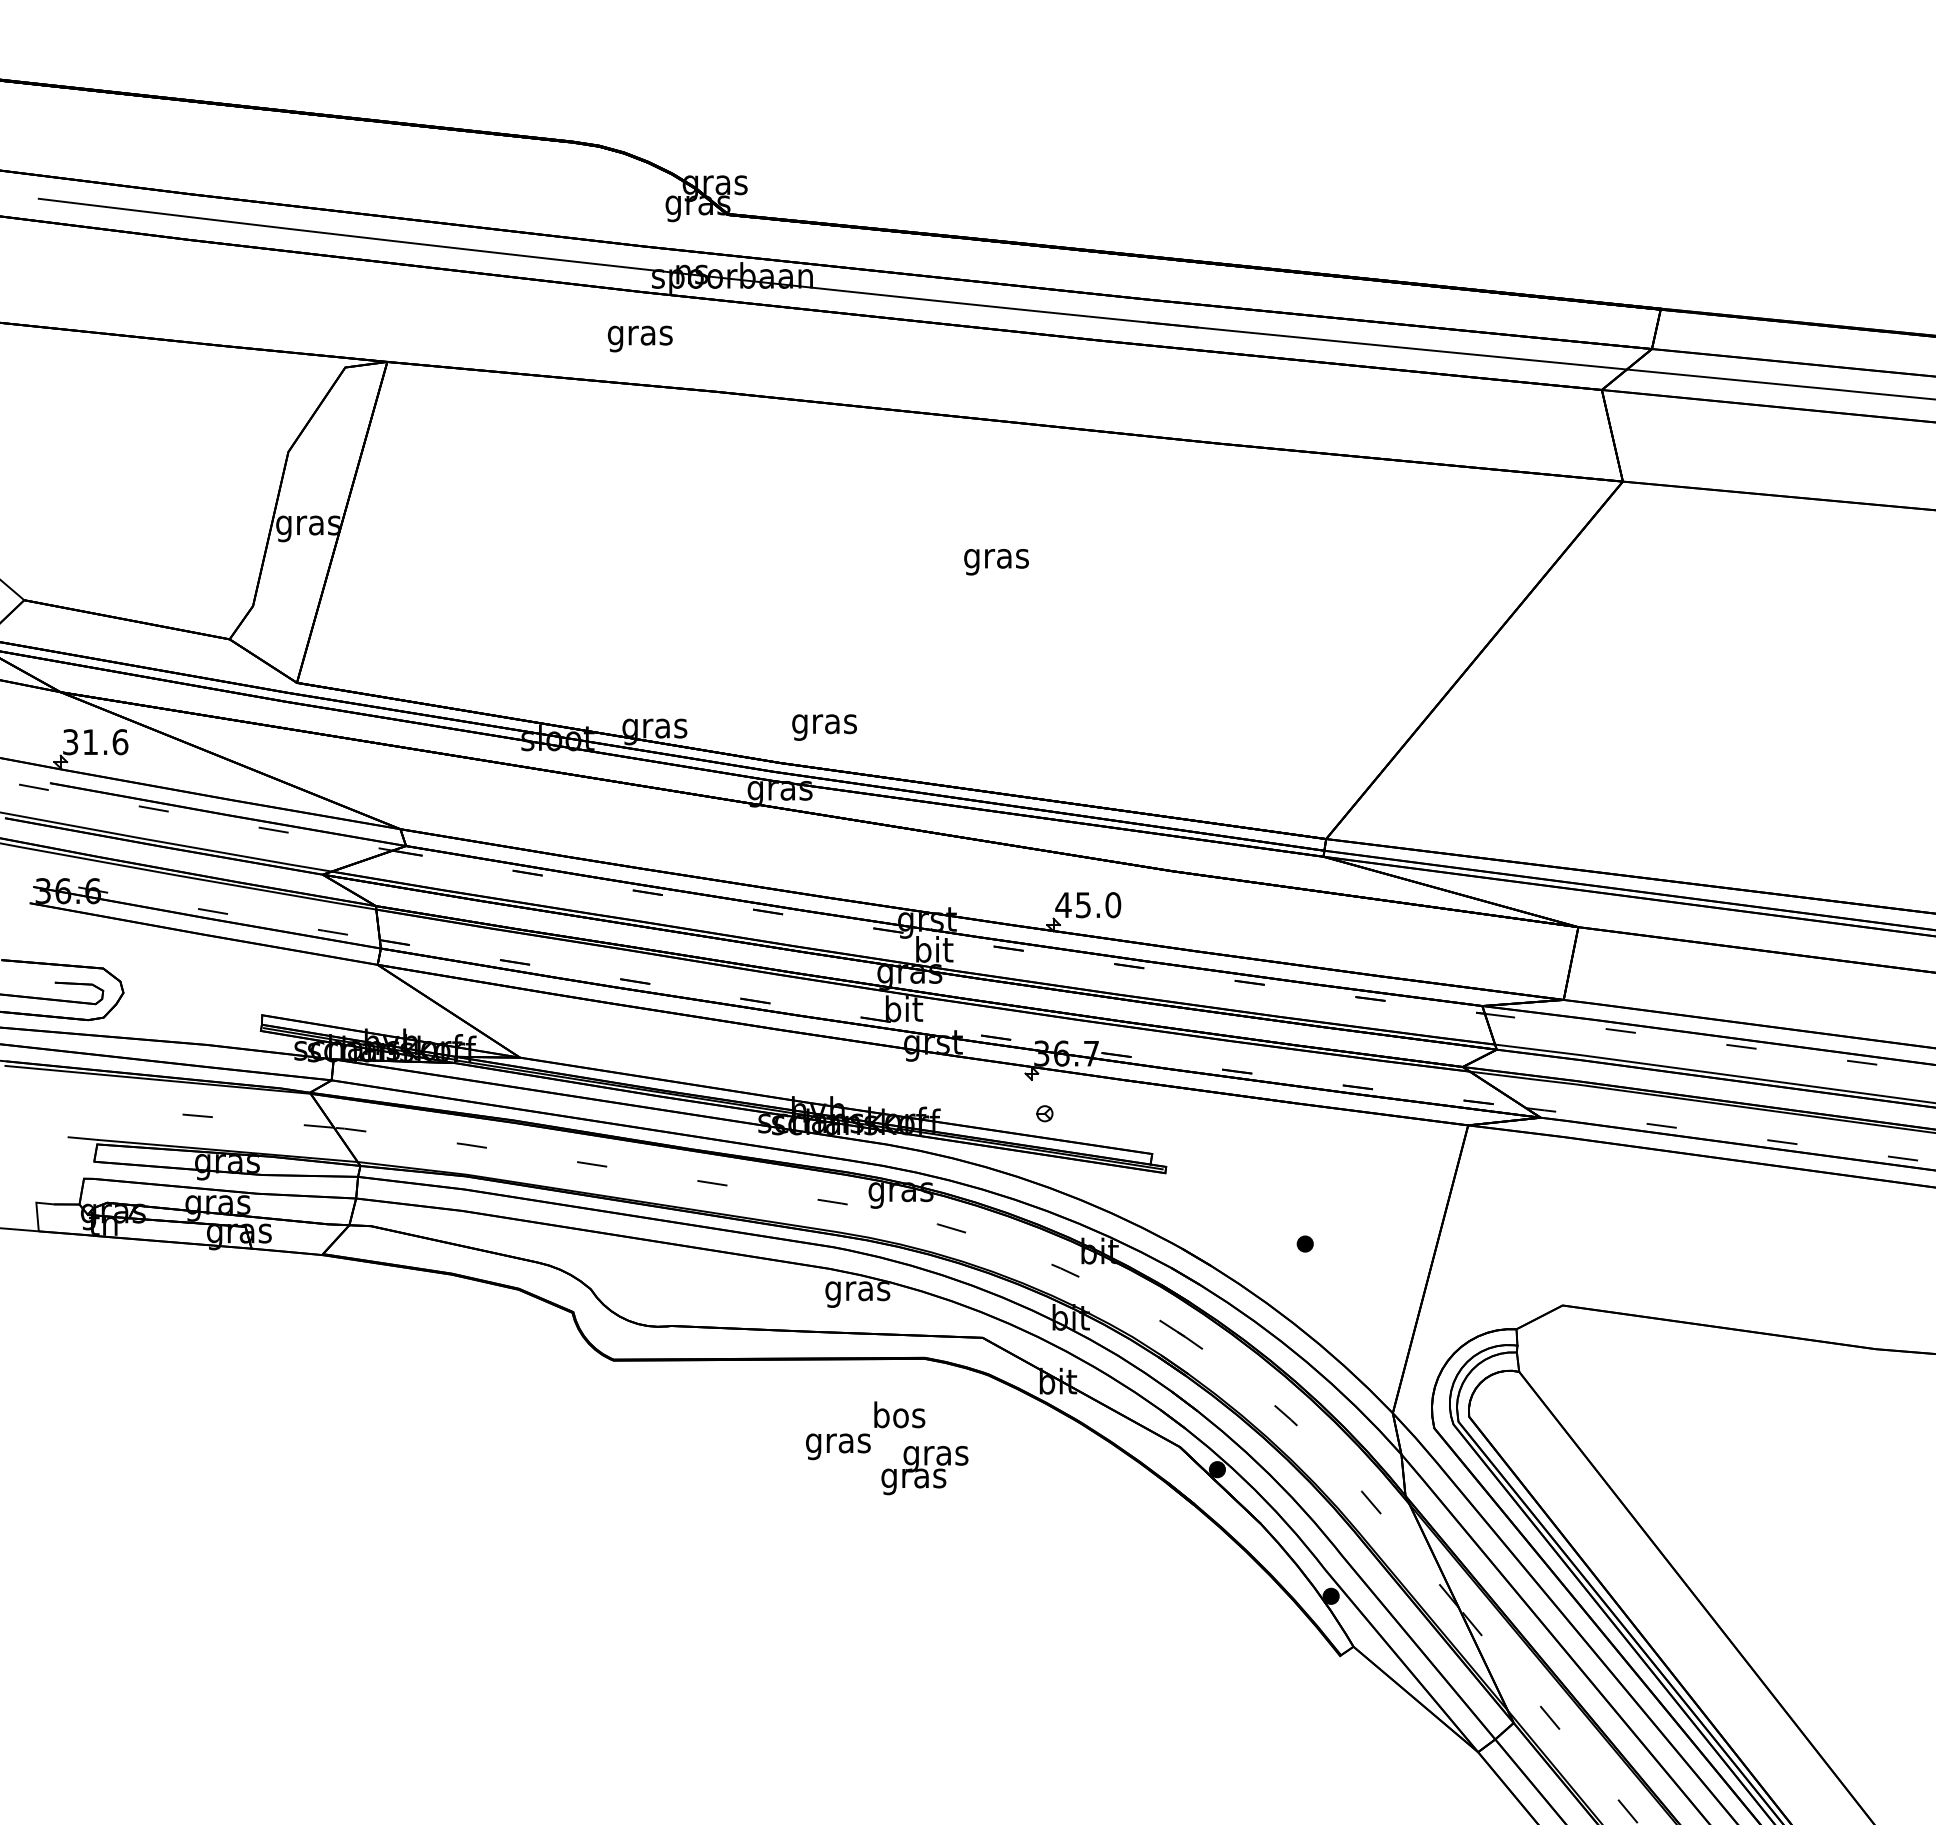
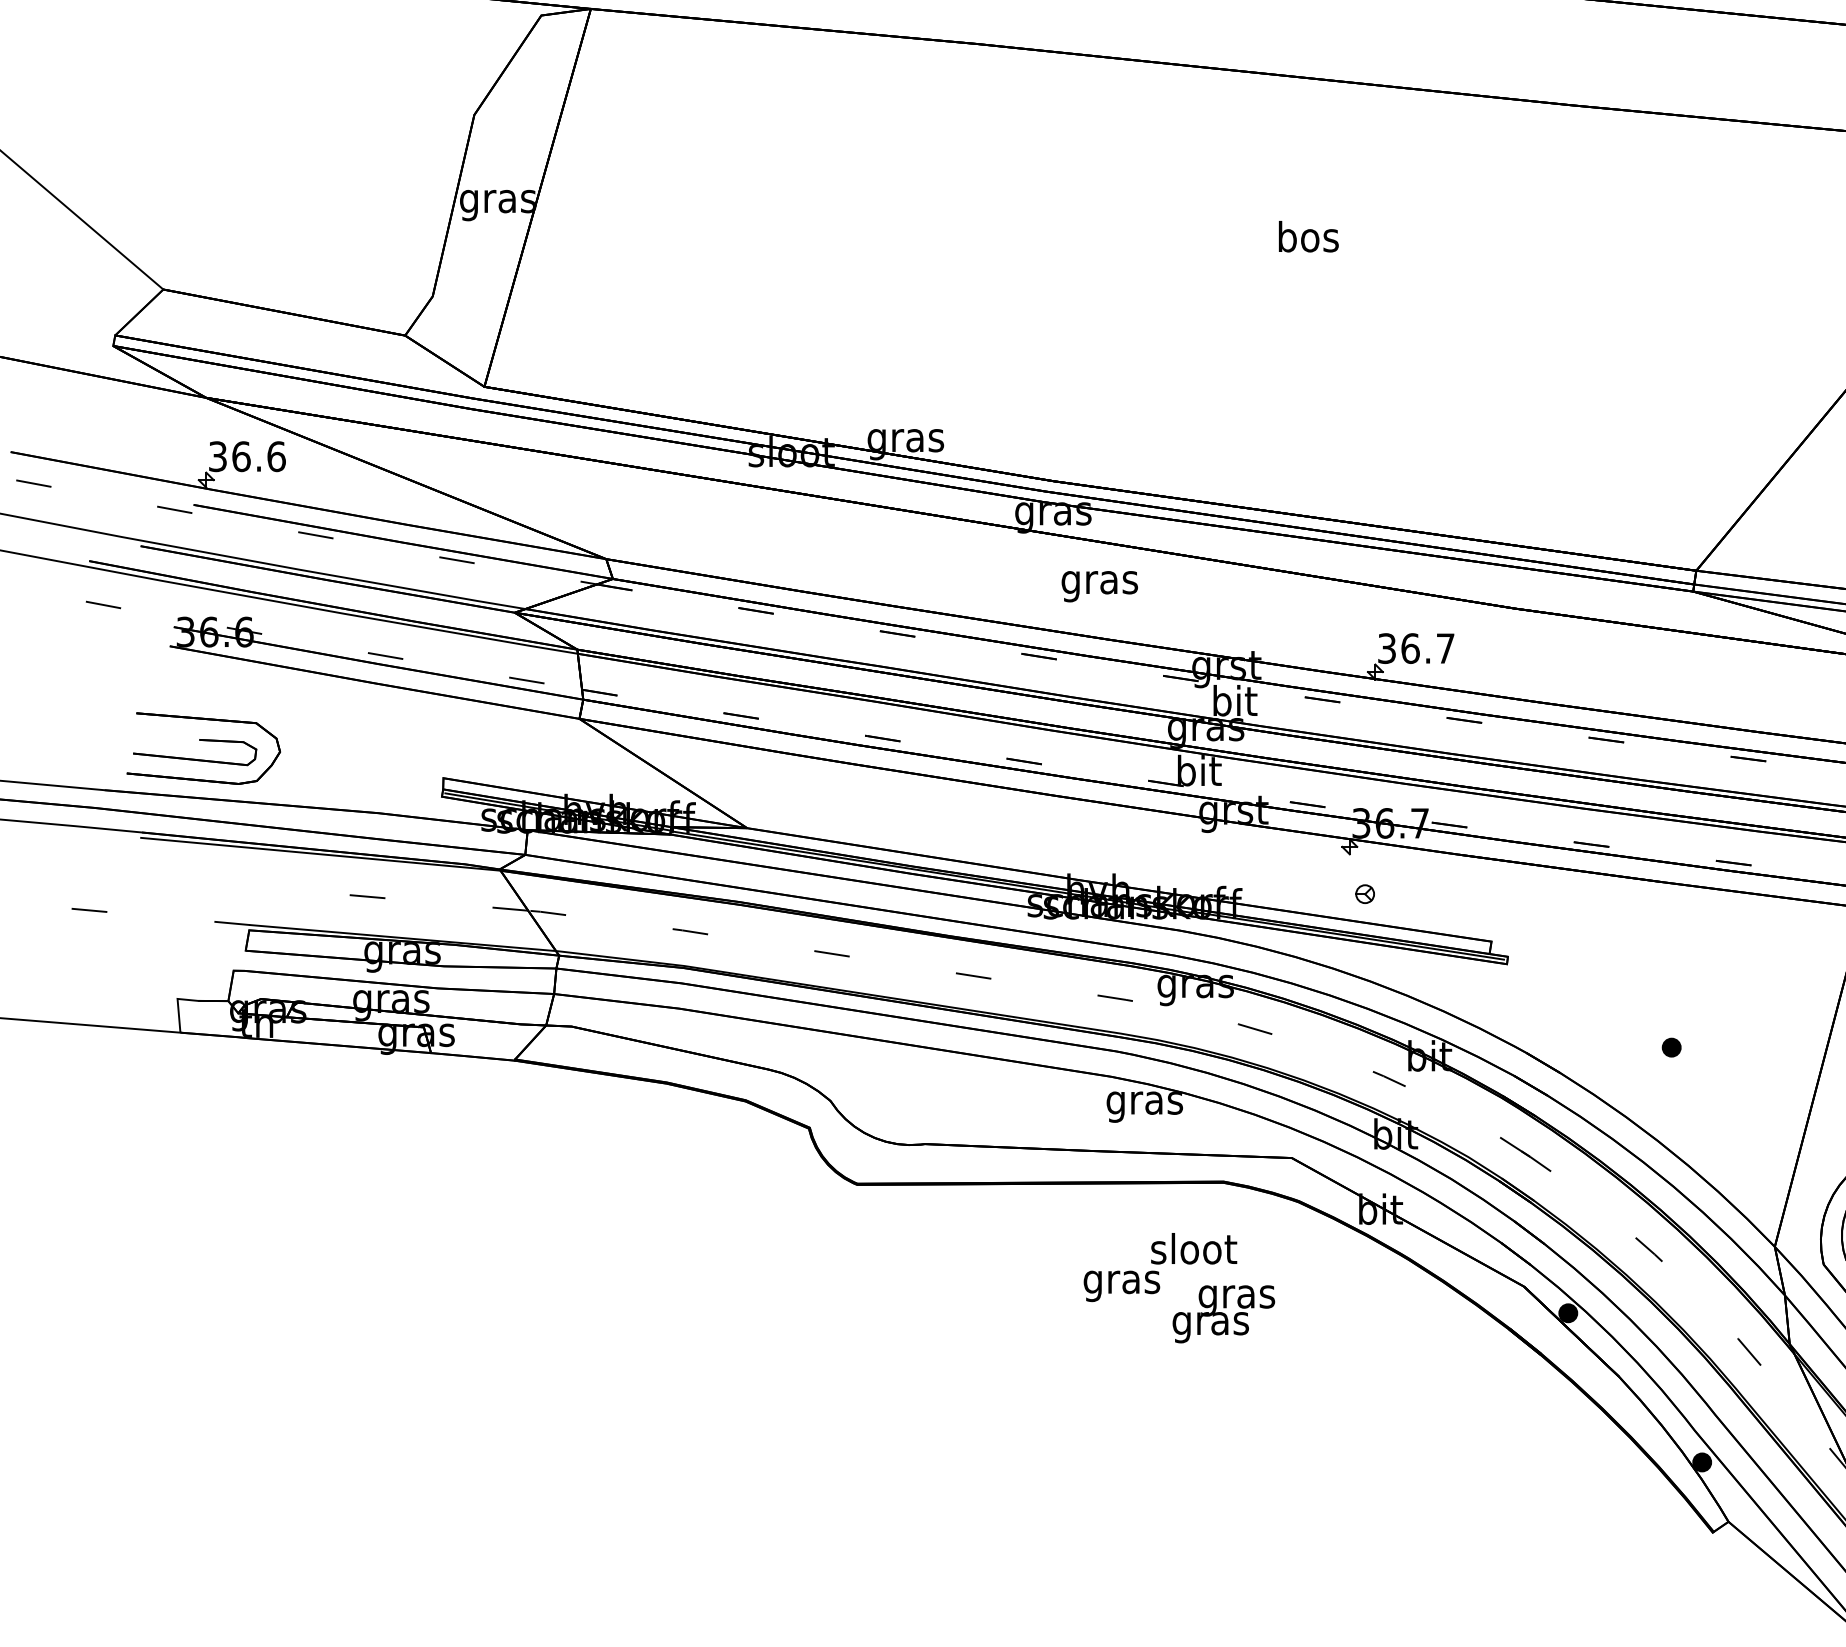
text: (996, 558) -> (1308, 240), gras -> bos
text: (824, 727) -> (1099, 586), moved
text: (90, 742) -> (241, 457), 31.6 -> 36.6
text: (1088, 905) -> (1416, 648), 45.0 -> 36.7
text: (899, 1414) -> (1193, 1248), bos -> sloot

